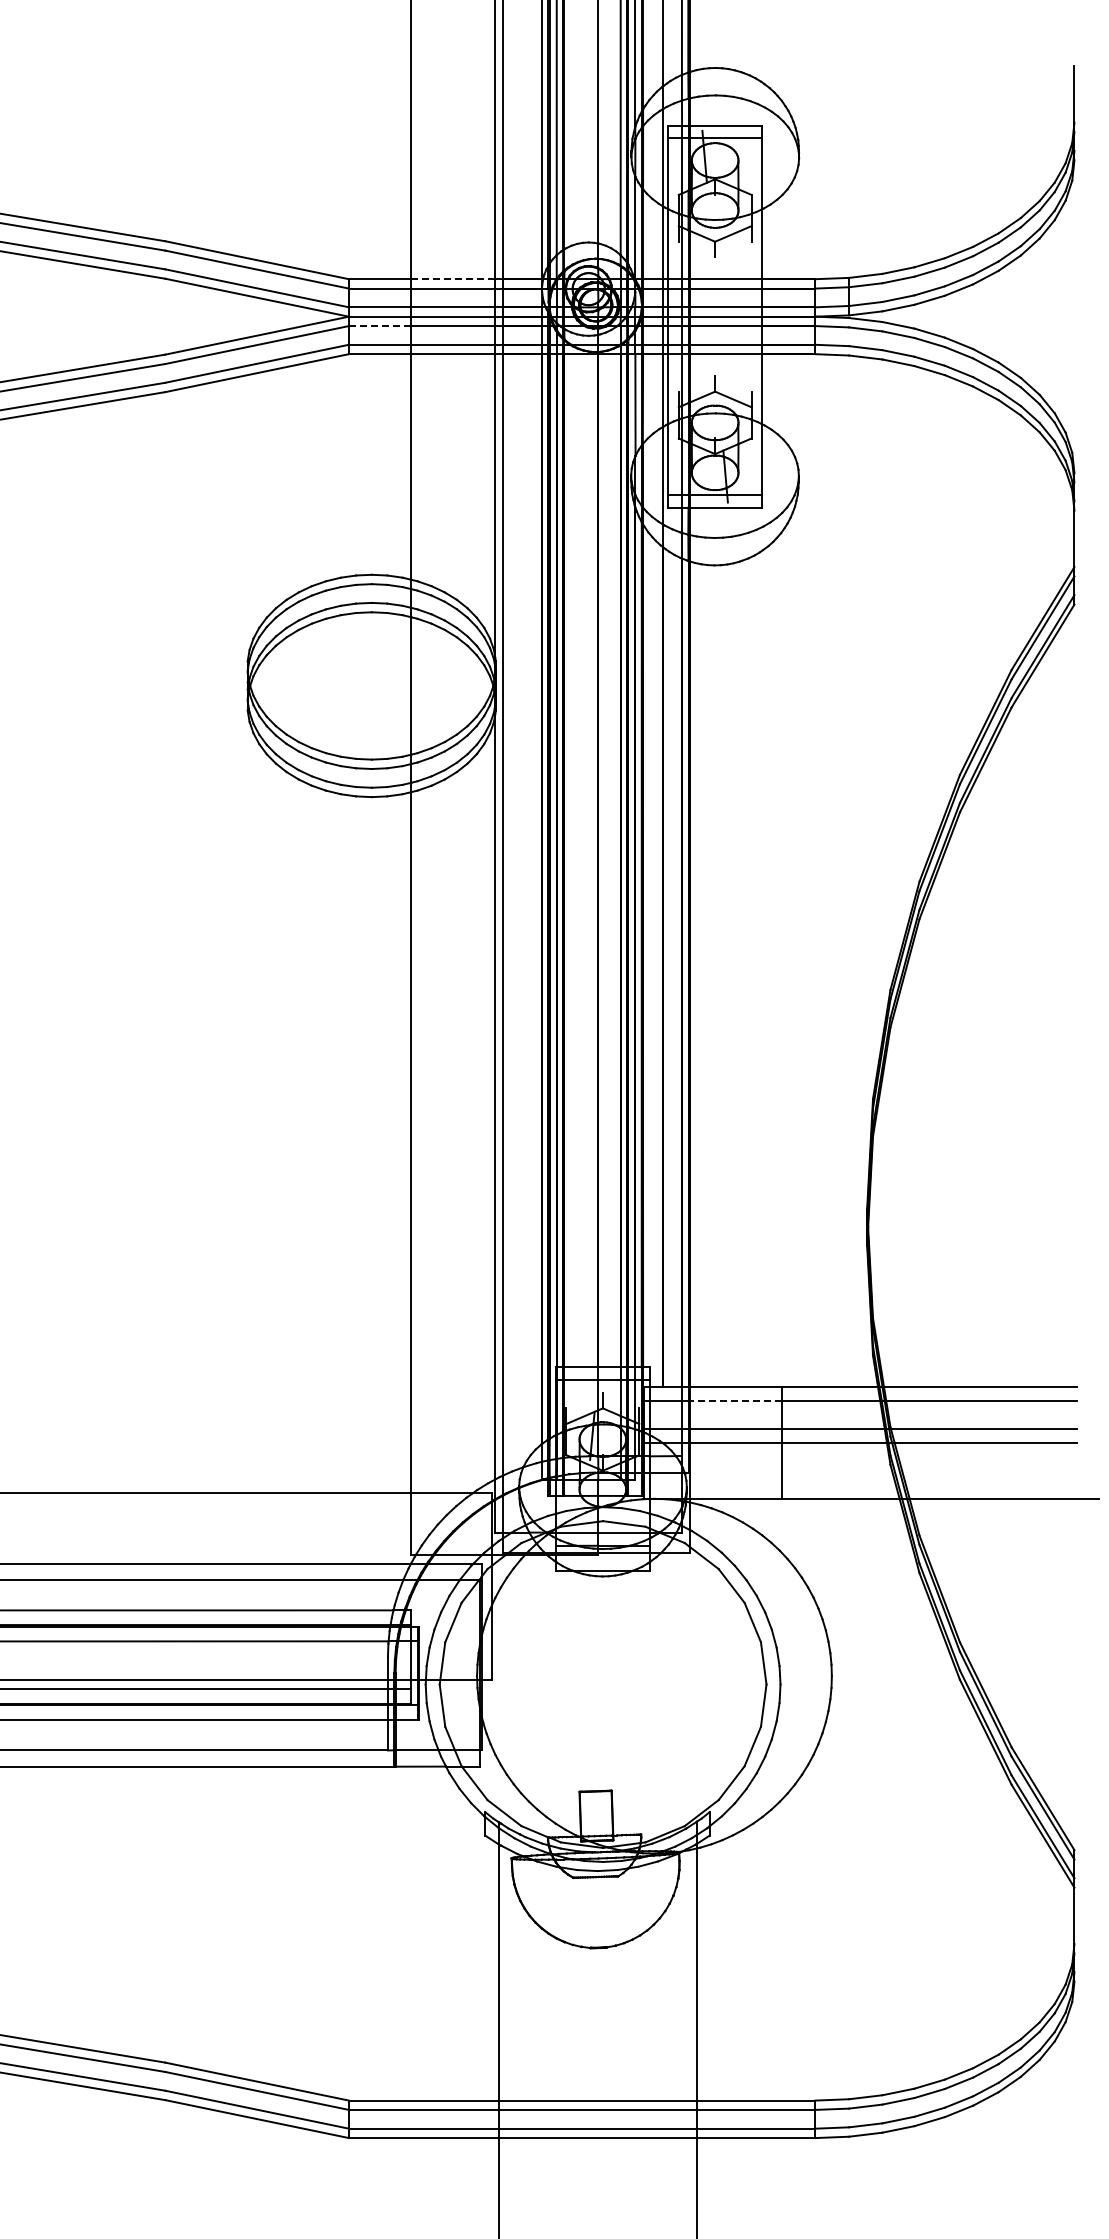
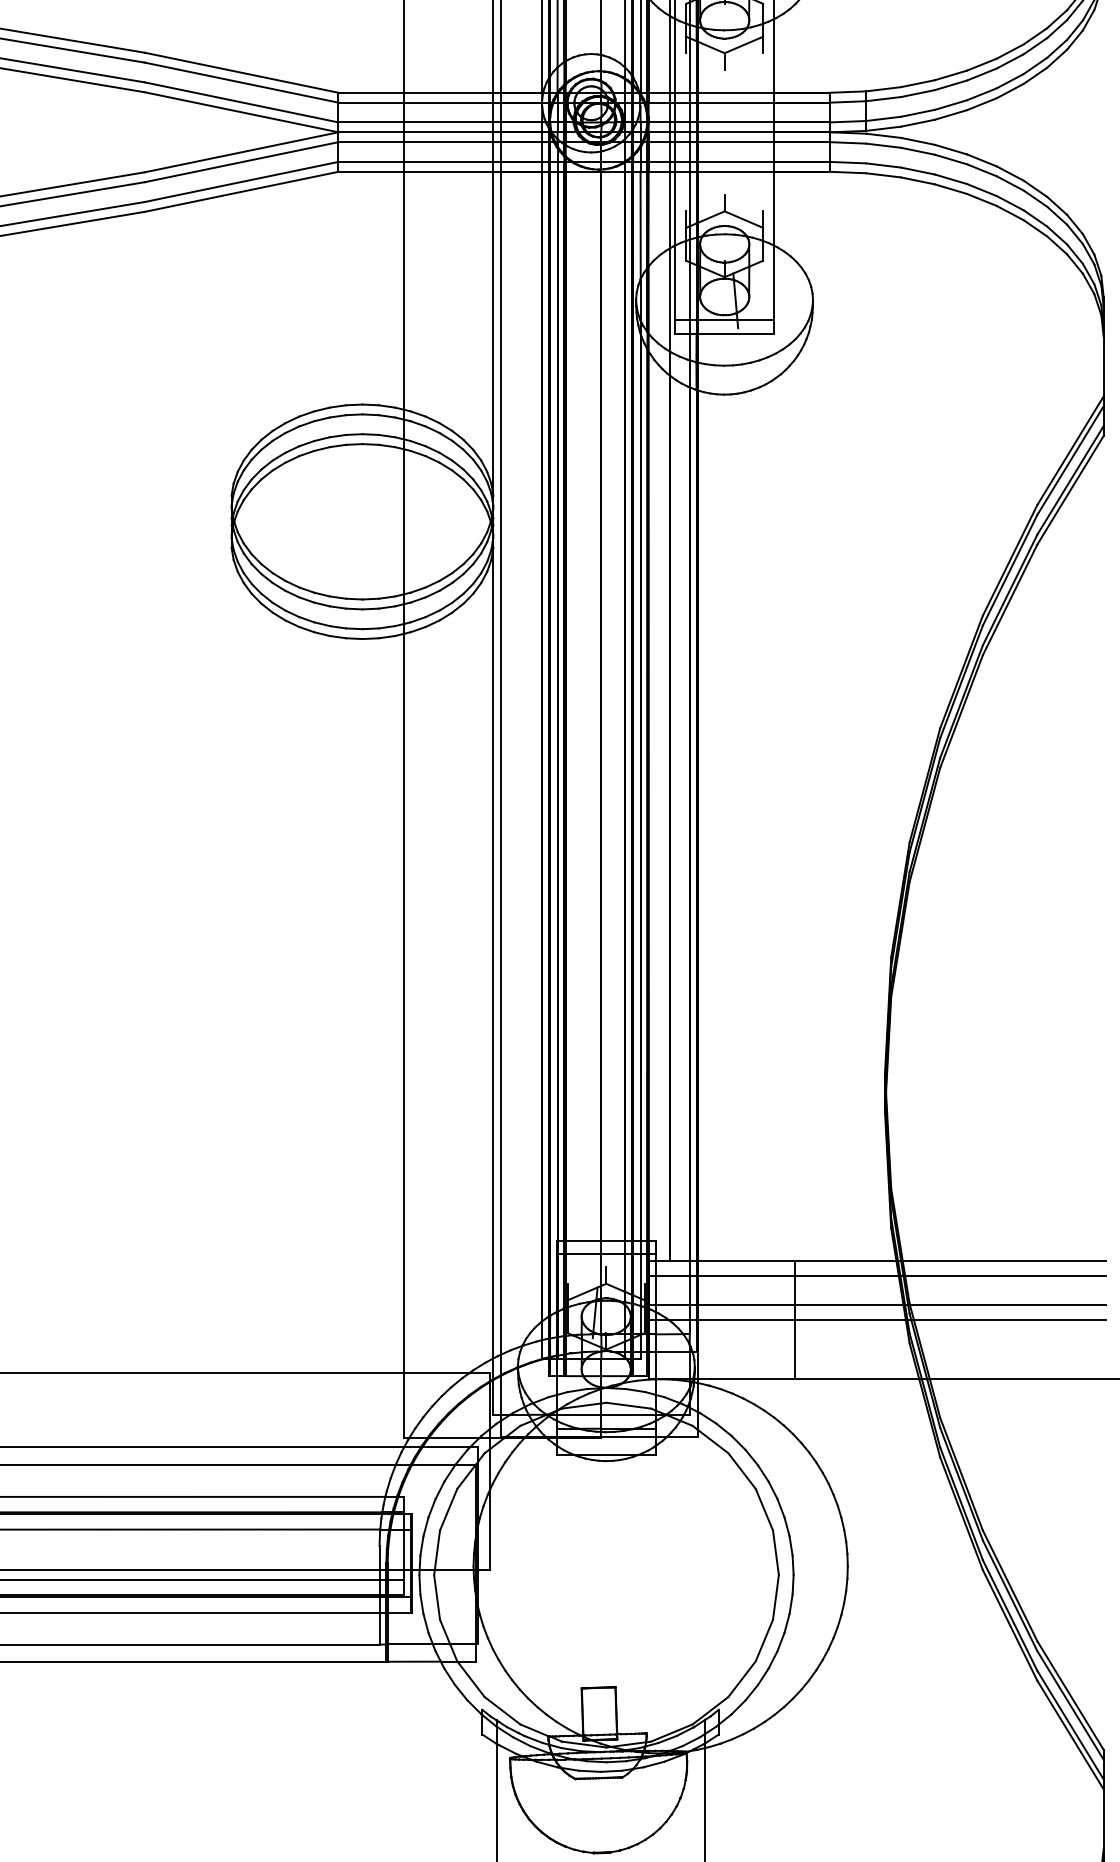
line: (453, 279) -> (448, 93), dashed -> solid
line: (379, 326) -> (370, 142), dashed -> solid
line: (735, 1400) -> (746, 1275), dashed -> solid

